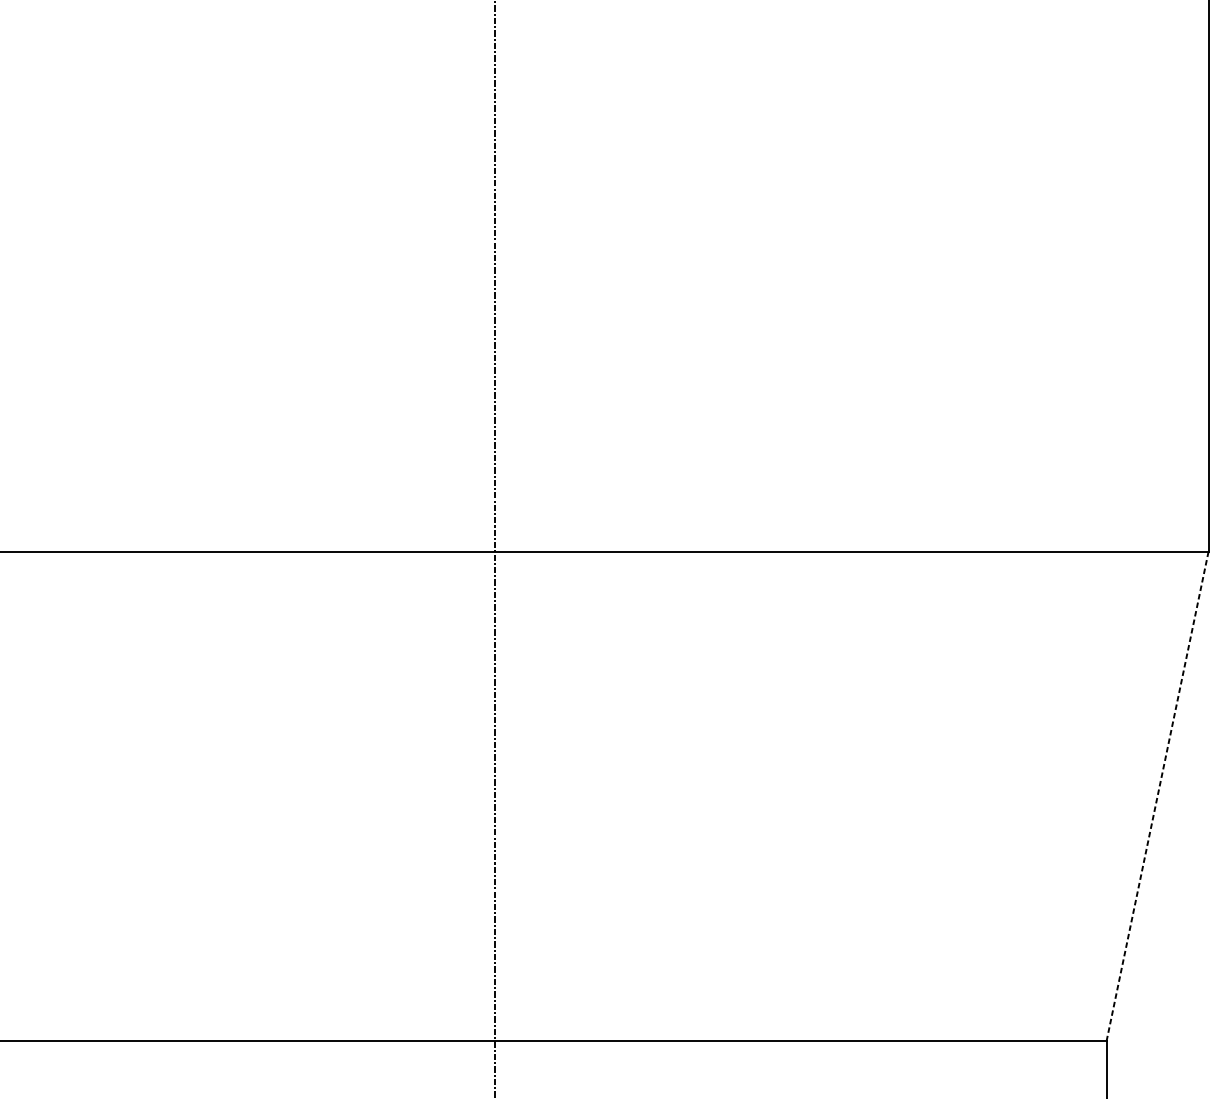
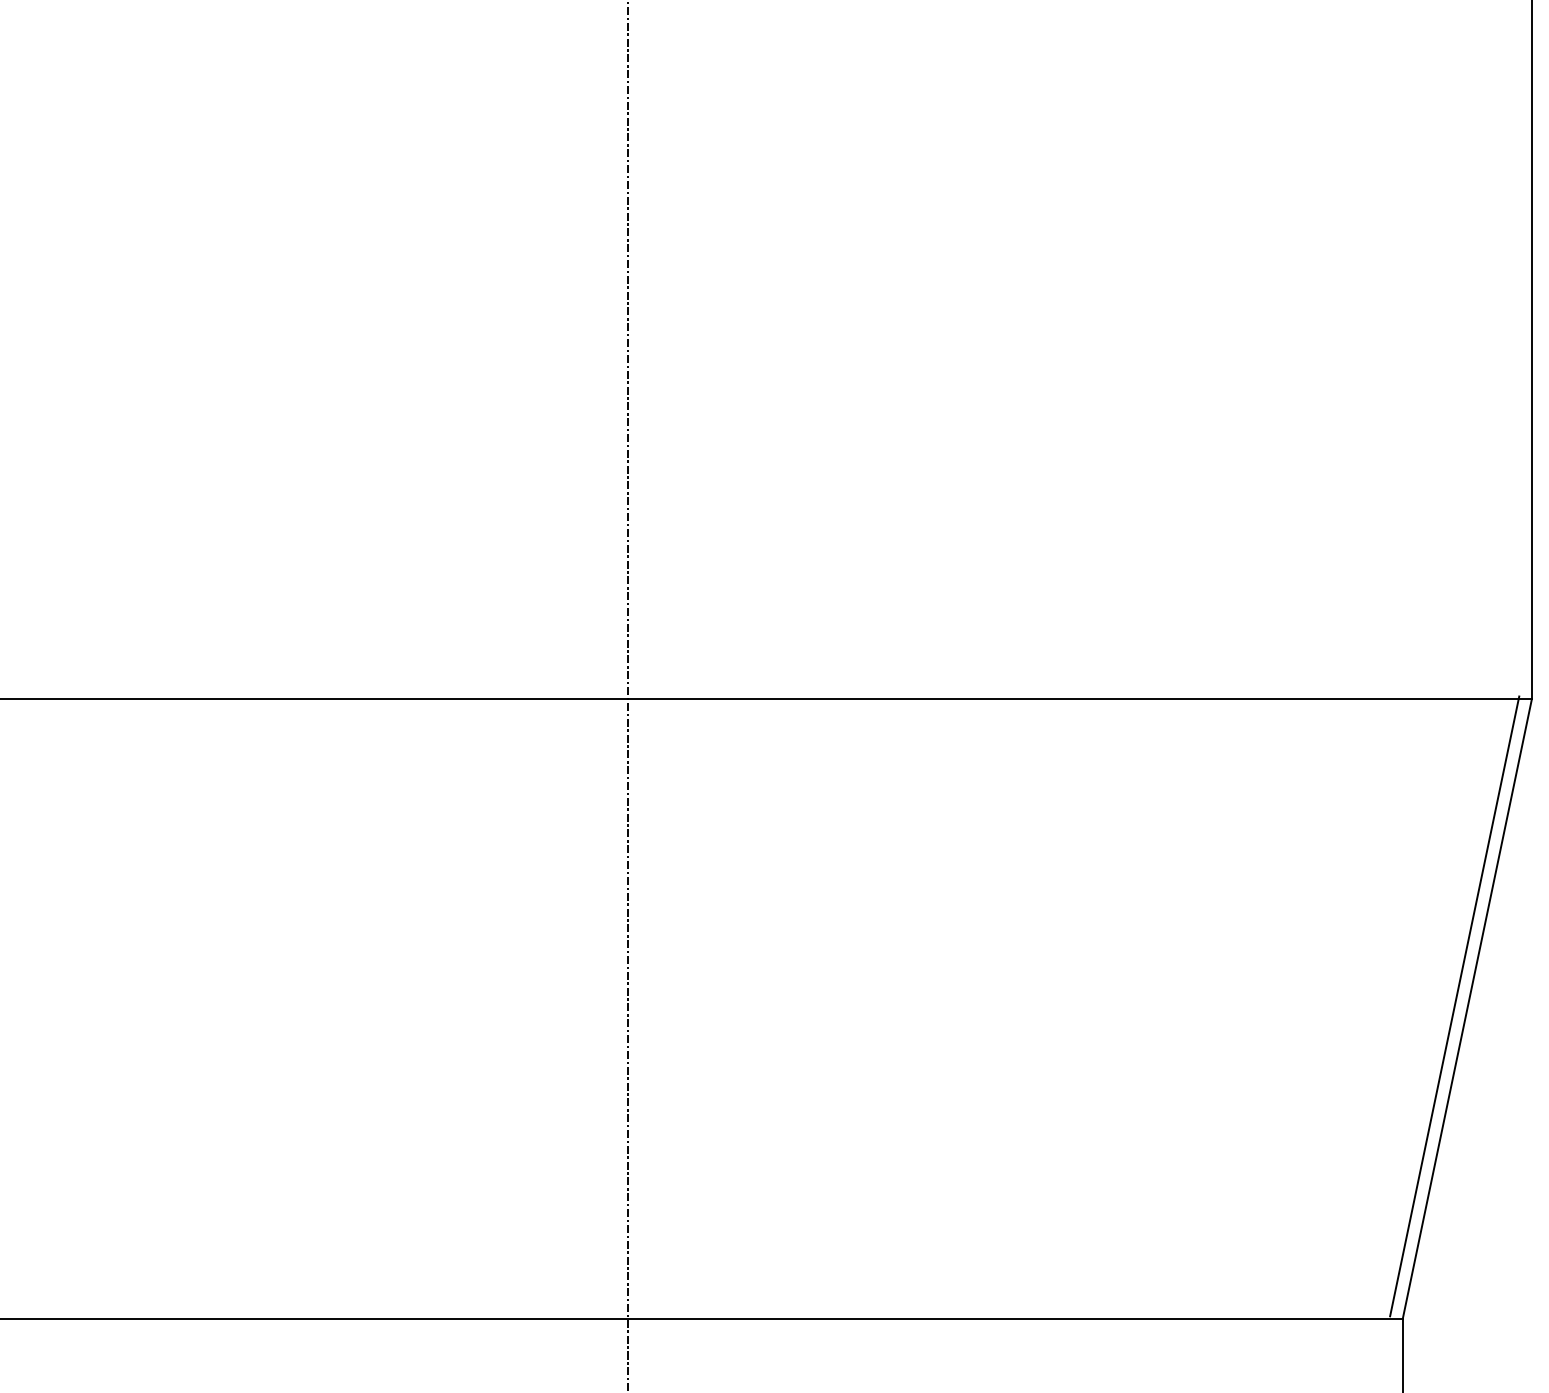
line: (1147, 794) -> (1454, 1006), added
line: (1157, 796) -> (1467, 1009), dashed -> solid

